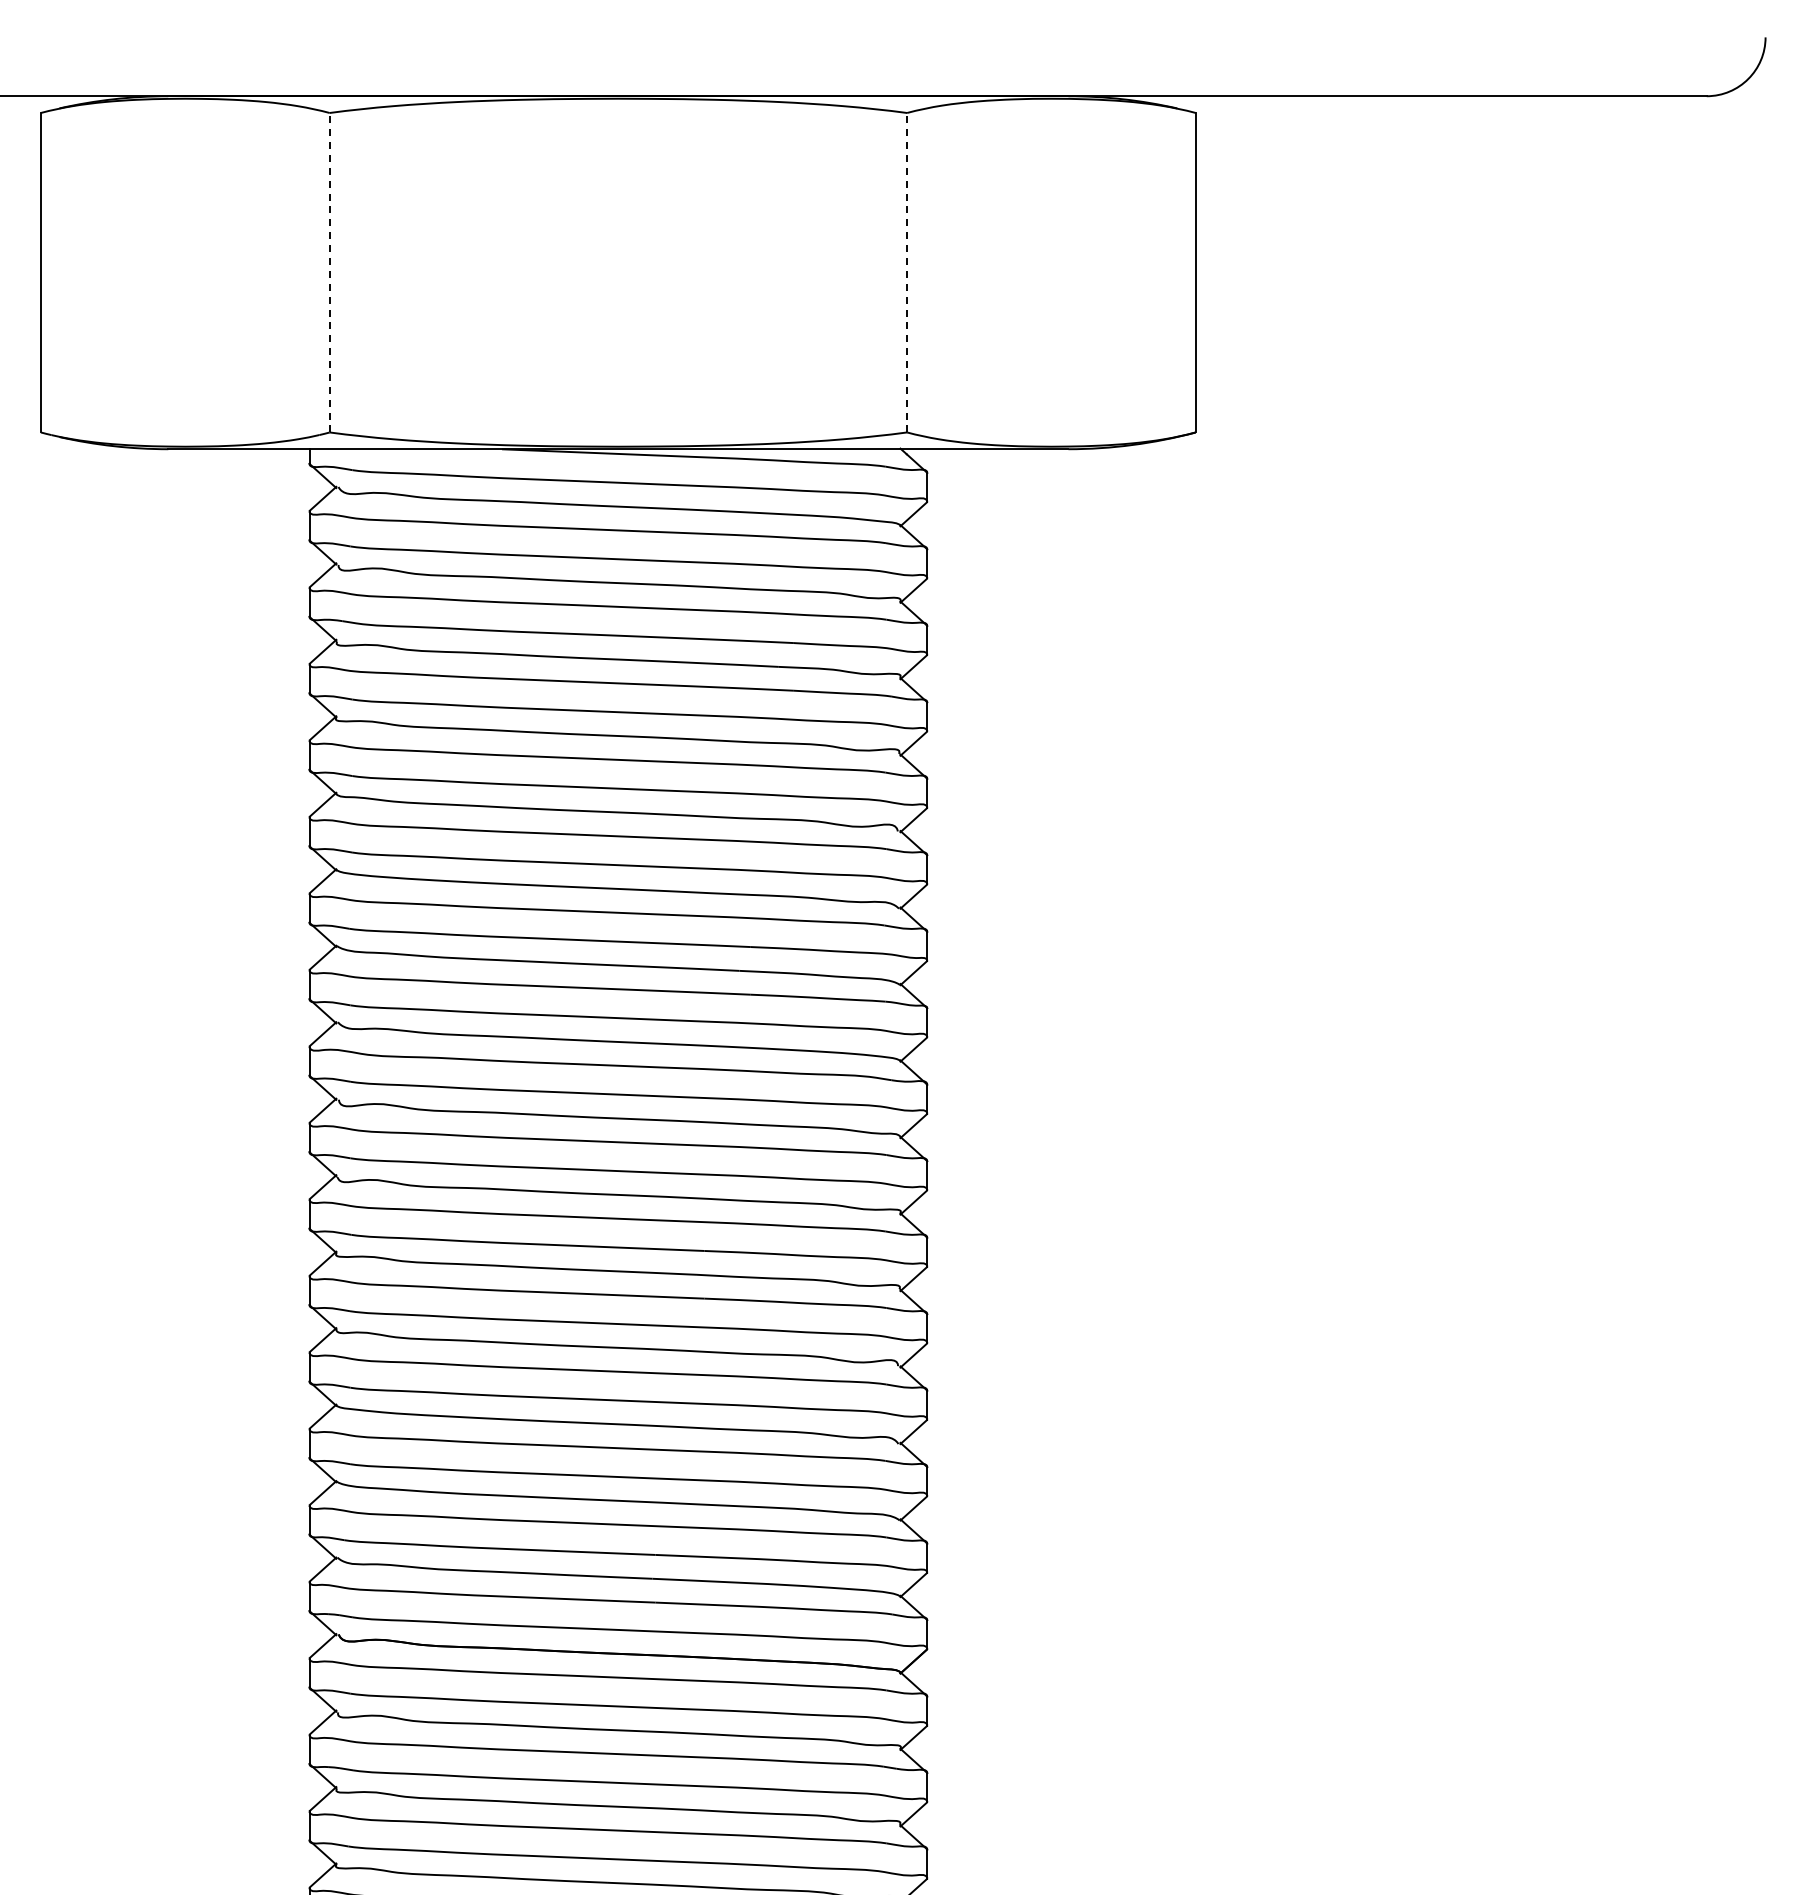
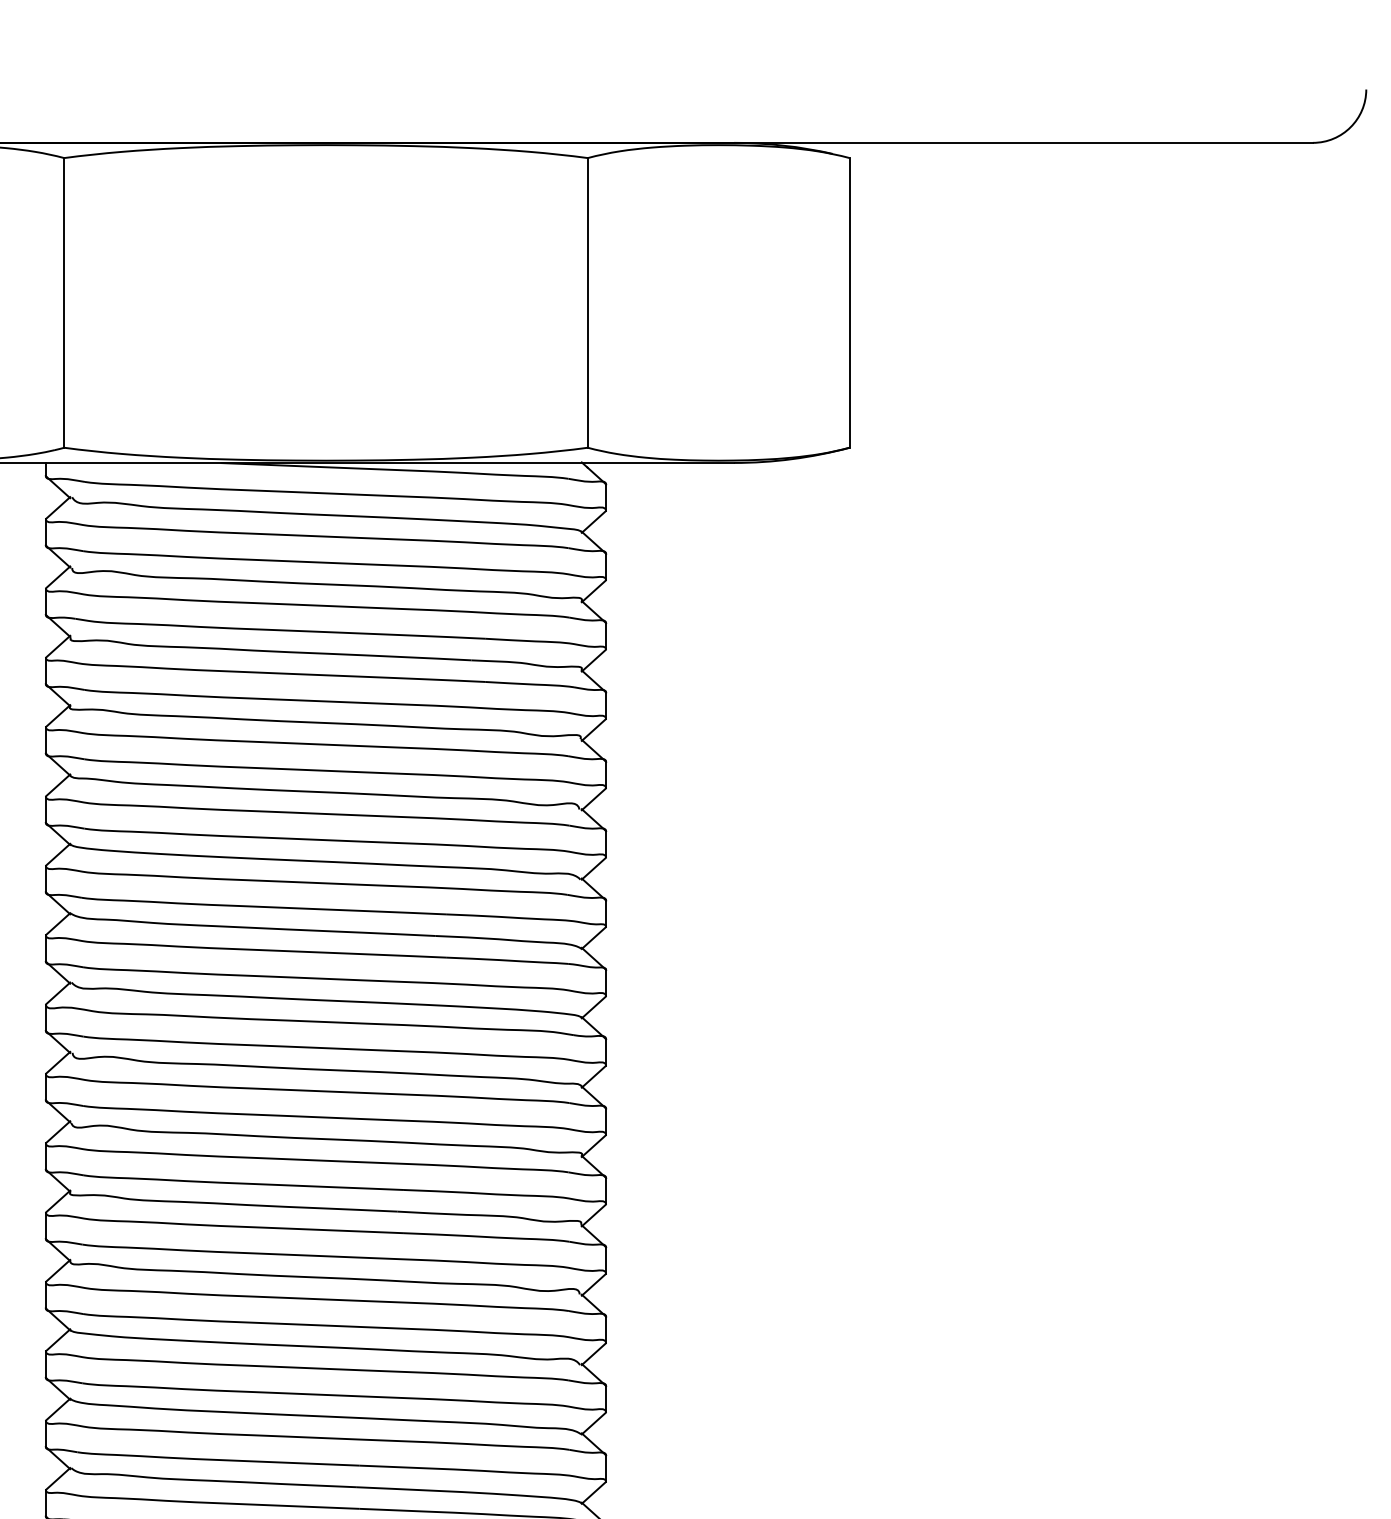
line: (329, 272) -> (64, 302), dashed -> solid
line: (907, 272) -> (588, 302), dashed -> solid

